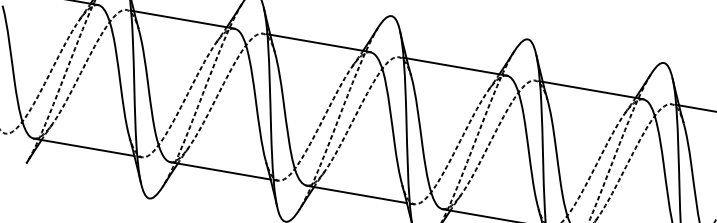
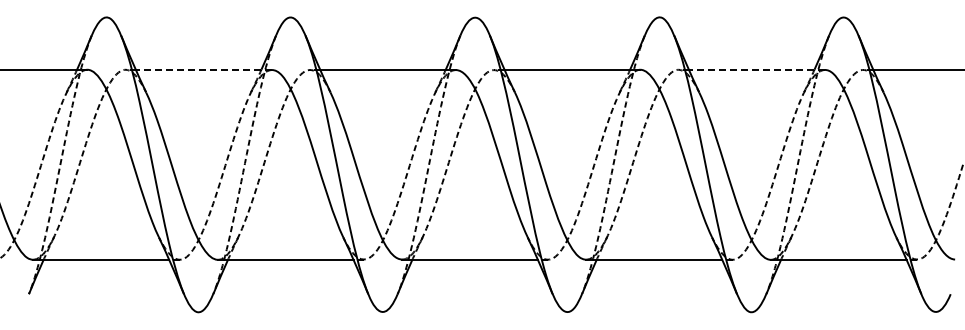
line: (184, 19) -> (203, 69), solid -> dashed
line: (592, 90) -> (756, 69), solid -> dashed

